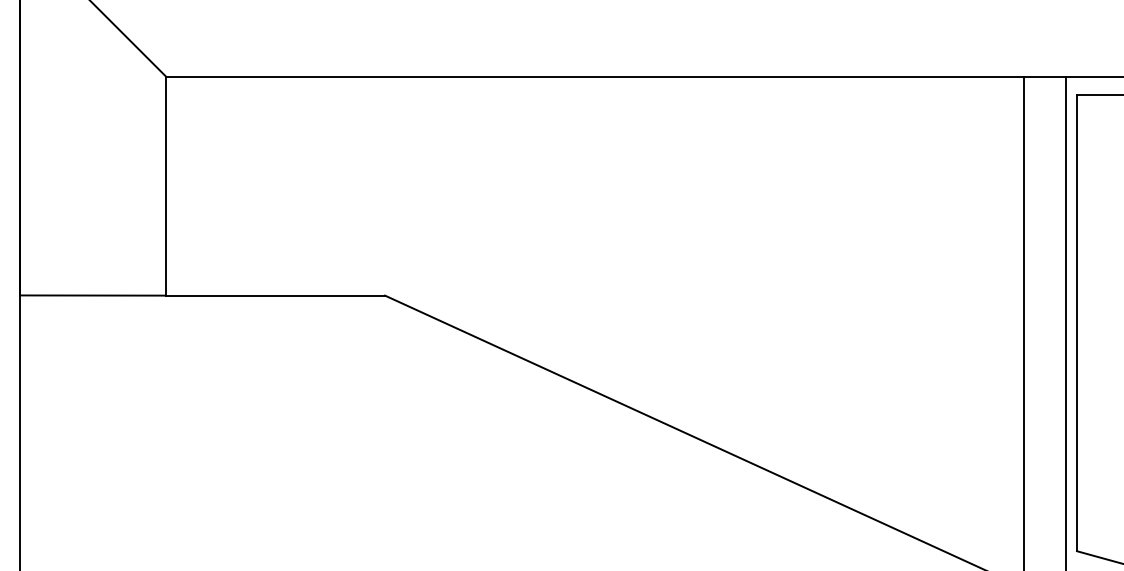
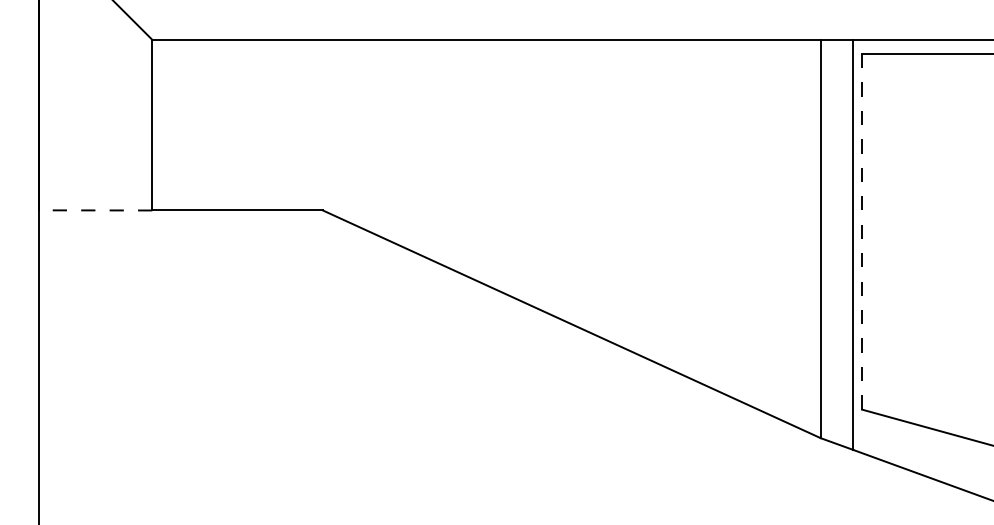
line: (93, 295) -> (95, 210), solid -> dashed
line: (1077, 322) -> (862, 231), solid -> dashed

